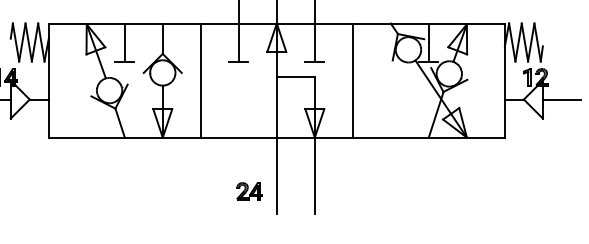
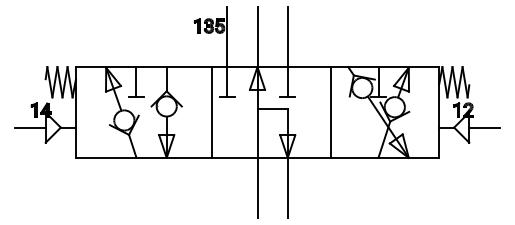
line: (200, 80) -> (211, 112), moved
line: (353, 80) -> (331, 112), moved
part: (249, 191) -> (235, 200), removed

